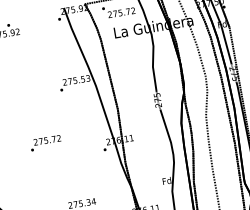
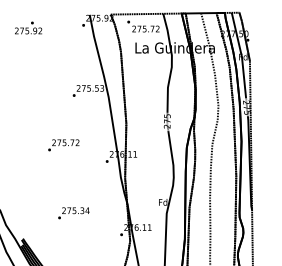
text: (45, 143) -> (63, 145), moved

